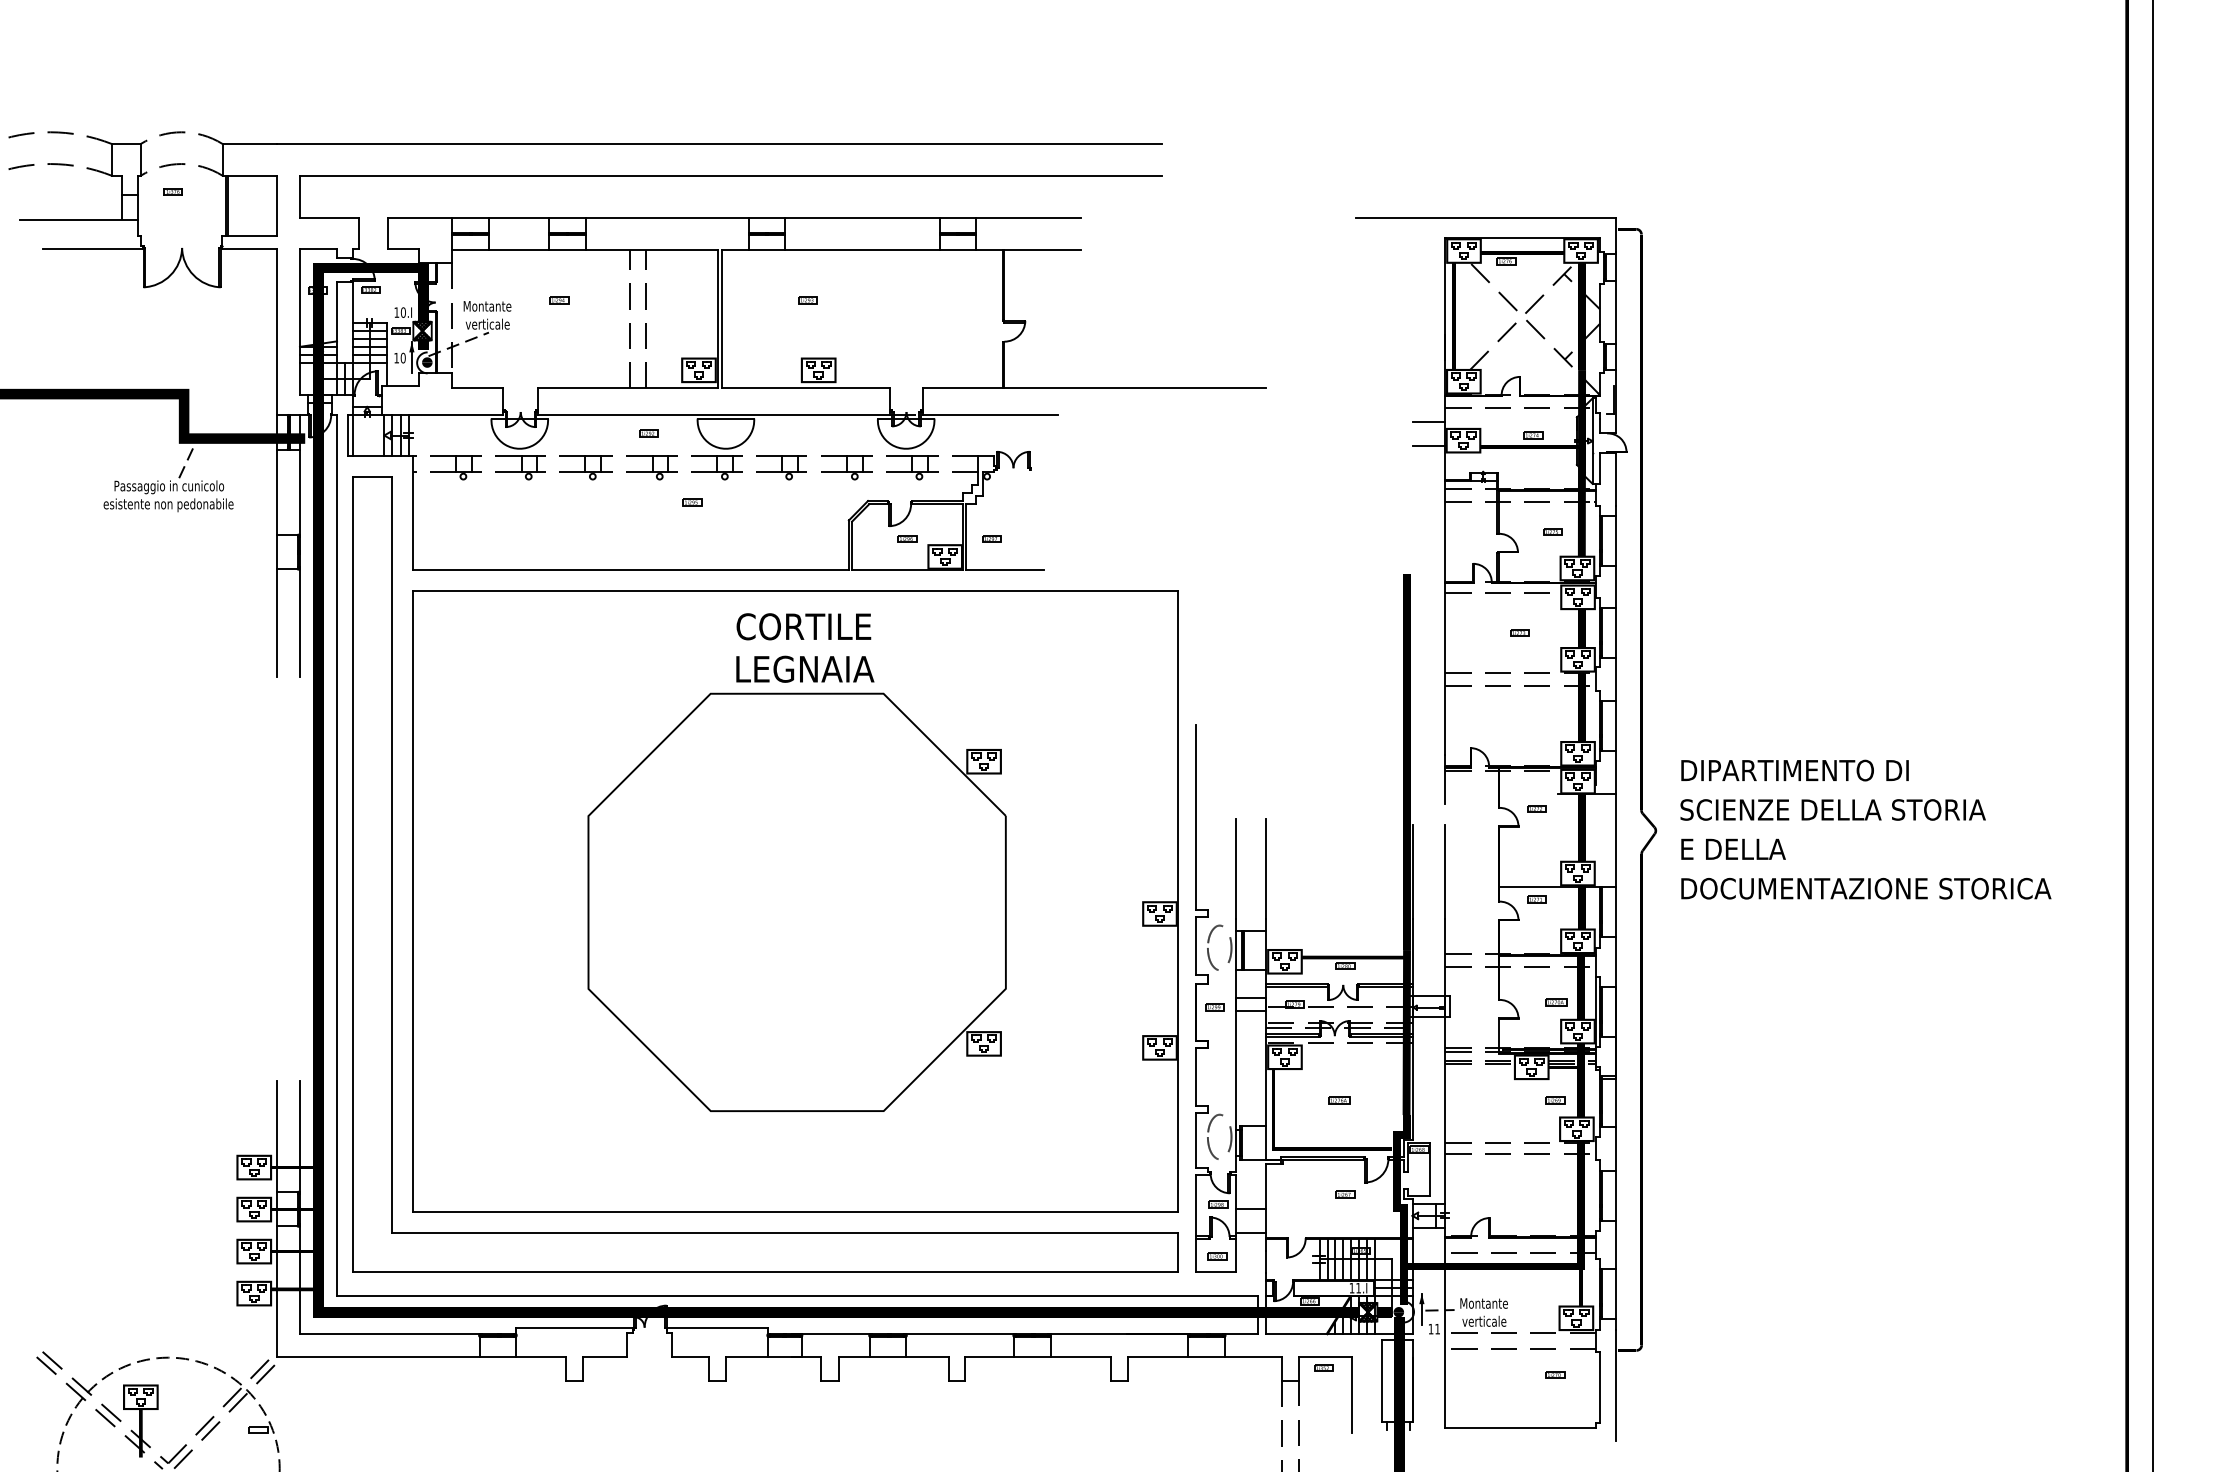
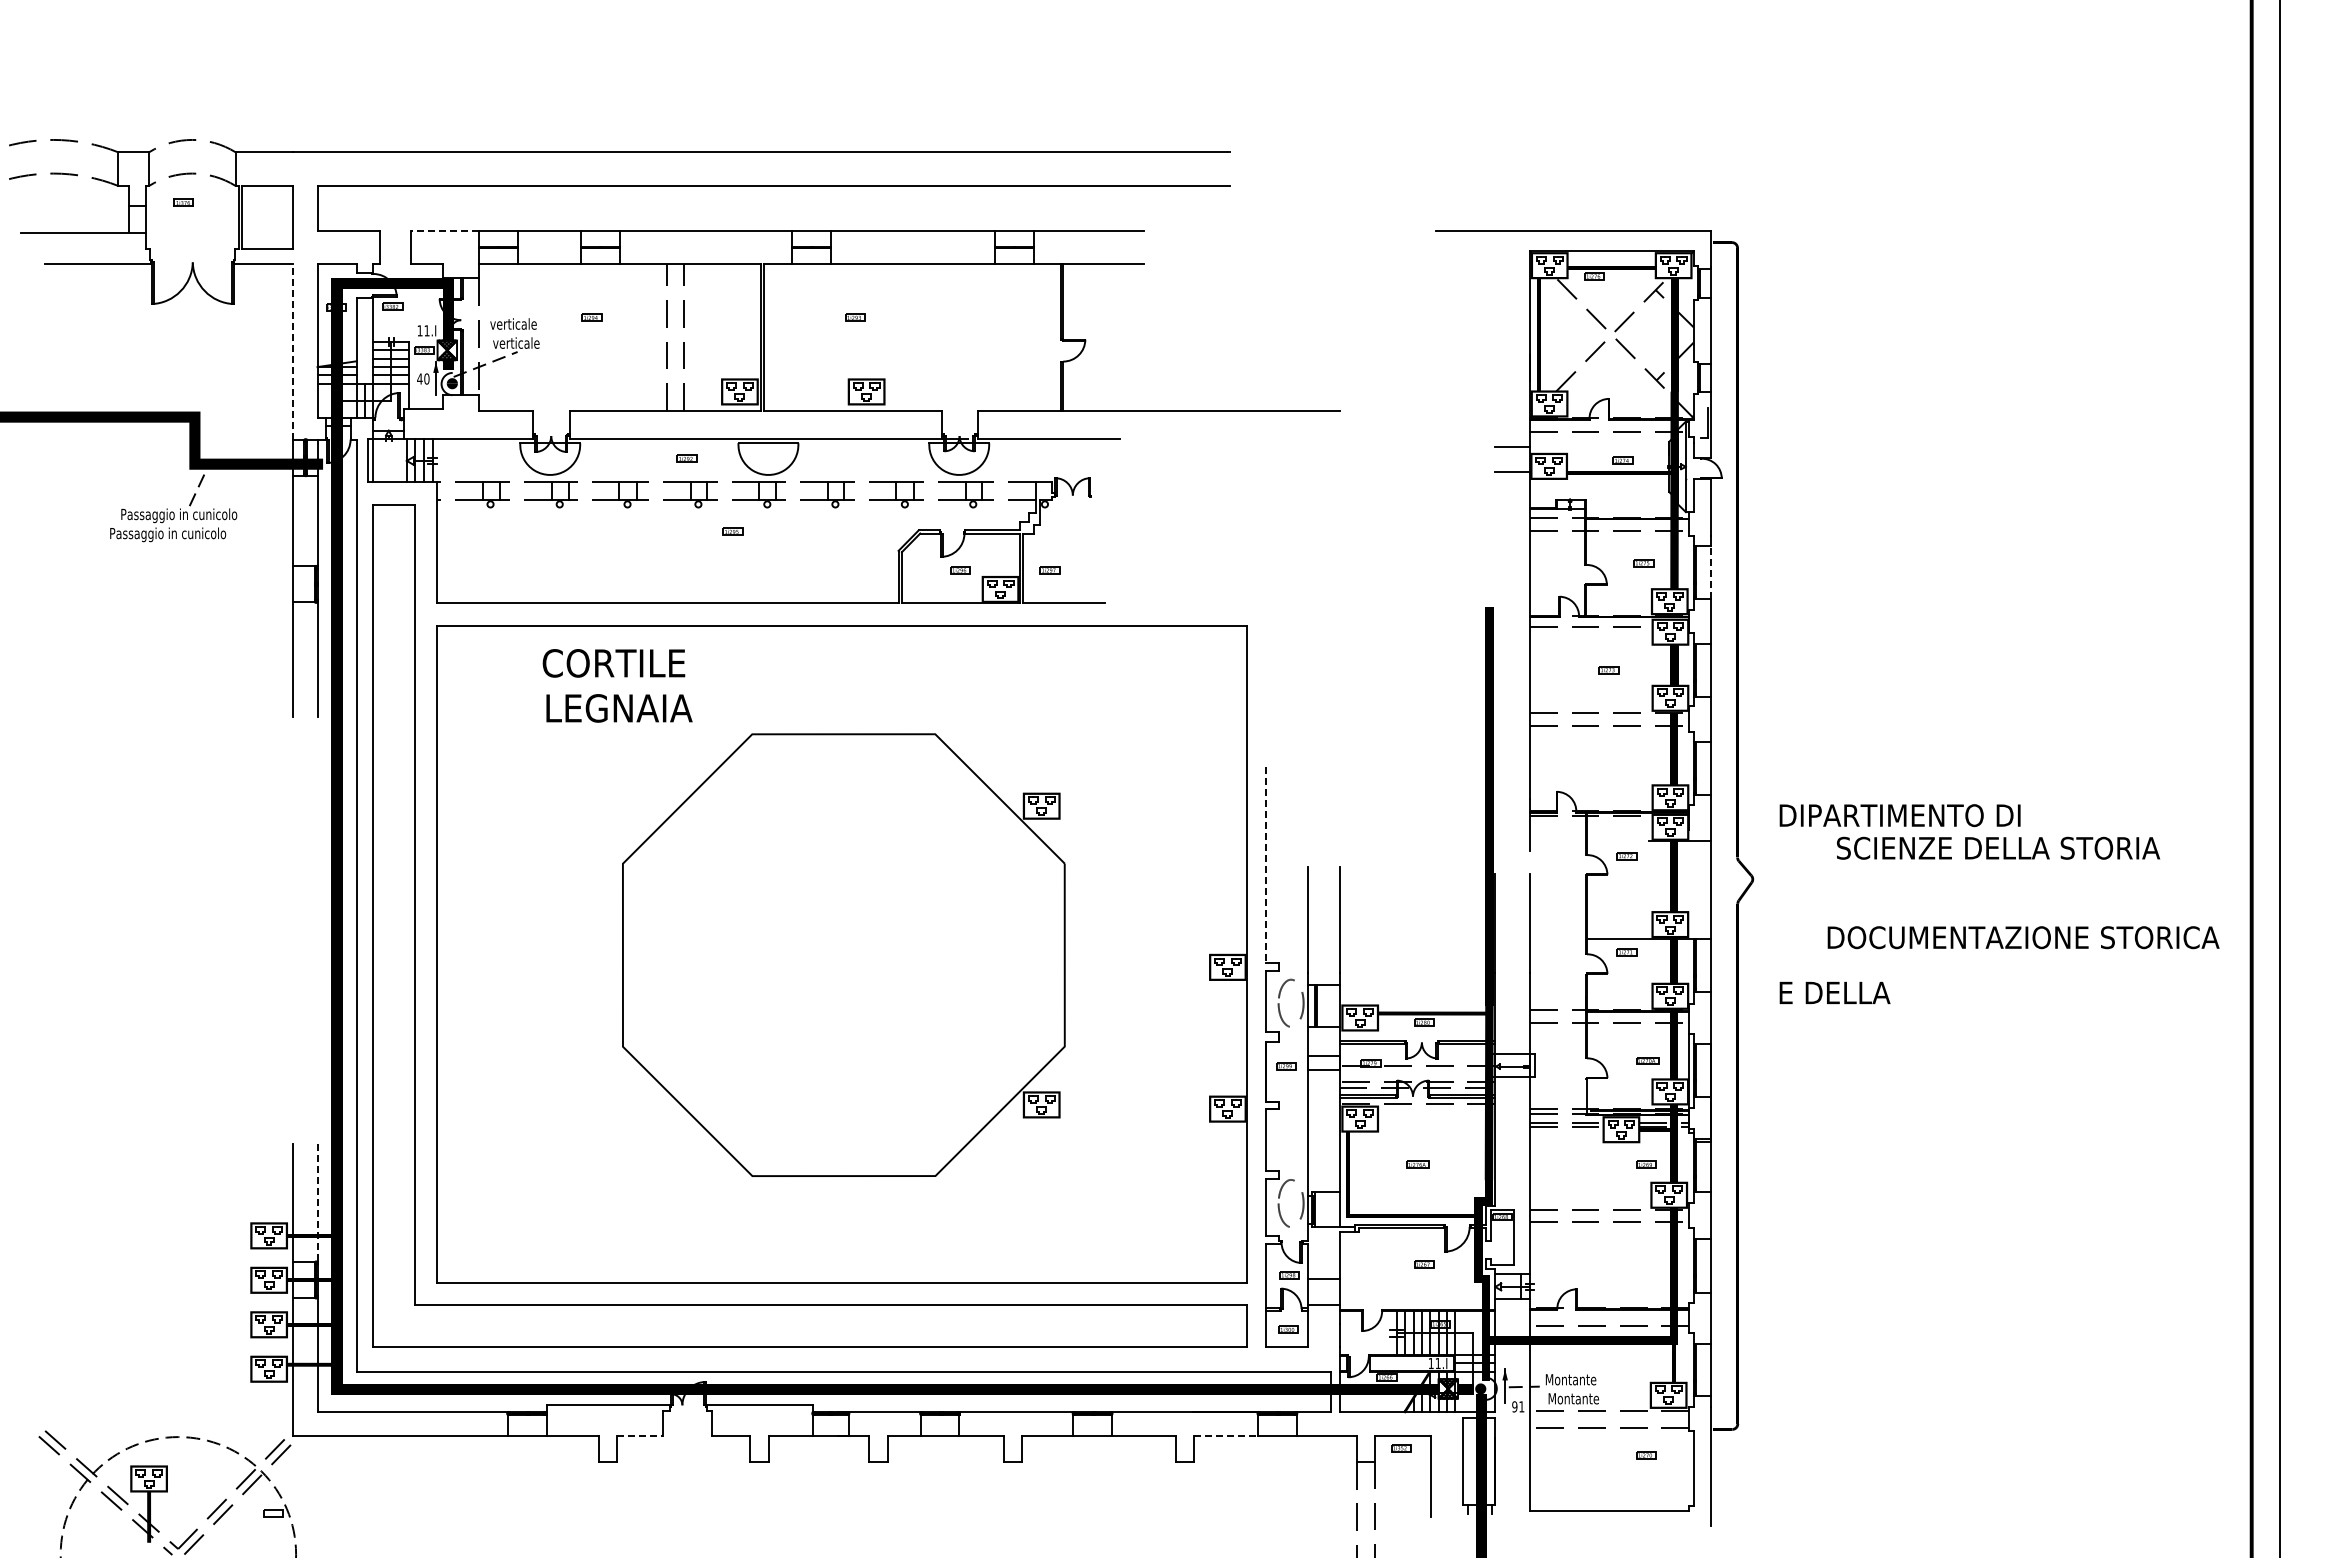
line: (419, 217) -> (444, 230), solid -> dashed
text: (486, 305) -> (515, 323), Montante -> verticale
text: (402, 312) -> (426, 330), 10.I -> 11.I
line: (277, 332) -> (293, 351), solid -> dashed
text: (396, 357) -> (419, 378), 10 -> 40
text: (168, 505) -> (178, 534), esistente non pedonabile -> Passaggio in cunicolo
line: (1615, 539) -> (1710, 571), solid -> dashed
text: (803, 626) -> (613, 663), moved
text: (805, 669) -> (619, 708), moved
text: (1833, 809) -> (1998, 847), moved
line: (1196, 817) -> (1266, 865), solid -> dashed
text: (1733, 848) -> (1834, 992), moved
text: (1866, 888) -> (2023, 937), moved
line: (299, 1137) -> (317, 1203), solid -> dashed
text: (1486, 1321) -> (1573, 1398), verticale -> Montante
text: (1430, 1328) -> (1514, 1406), 11 -> 91
line: (605, 1357) -> (640, 1436), solid -> dashed
line: (1158, 1357) -> (1226, 1436), solid -> dashed

